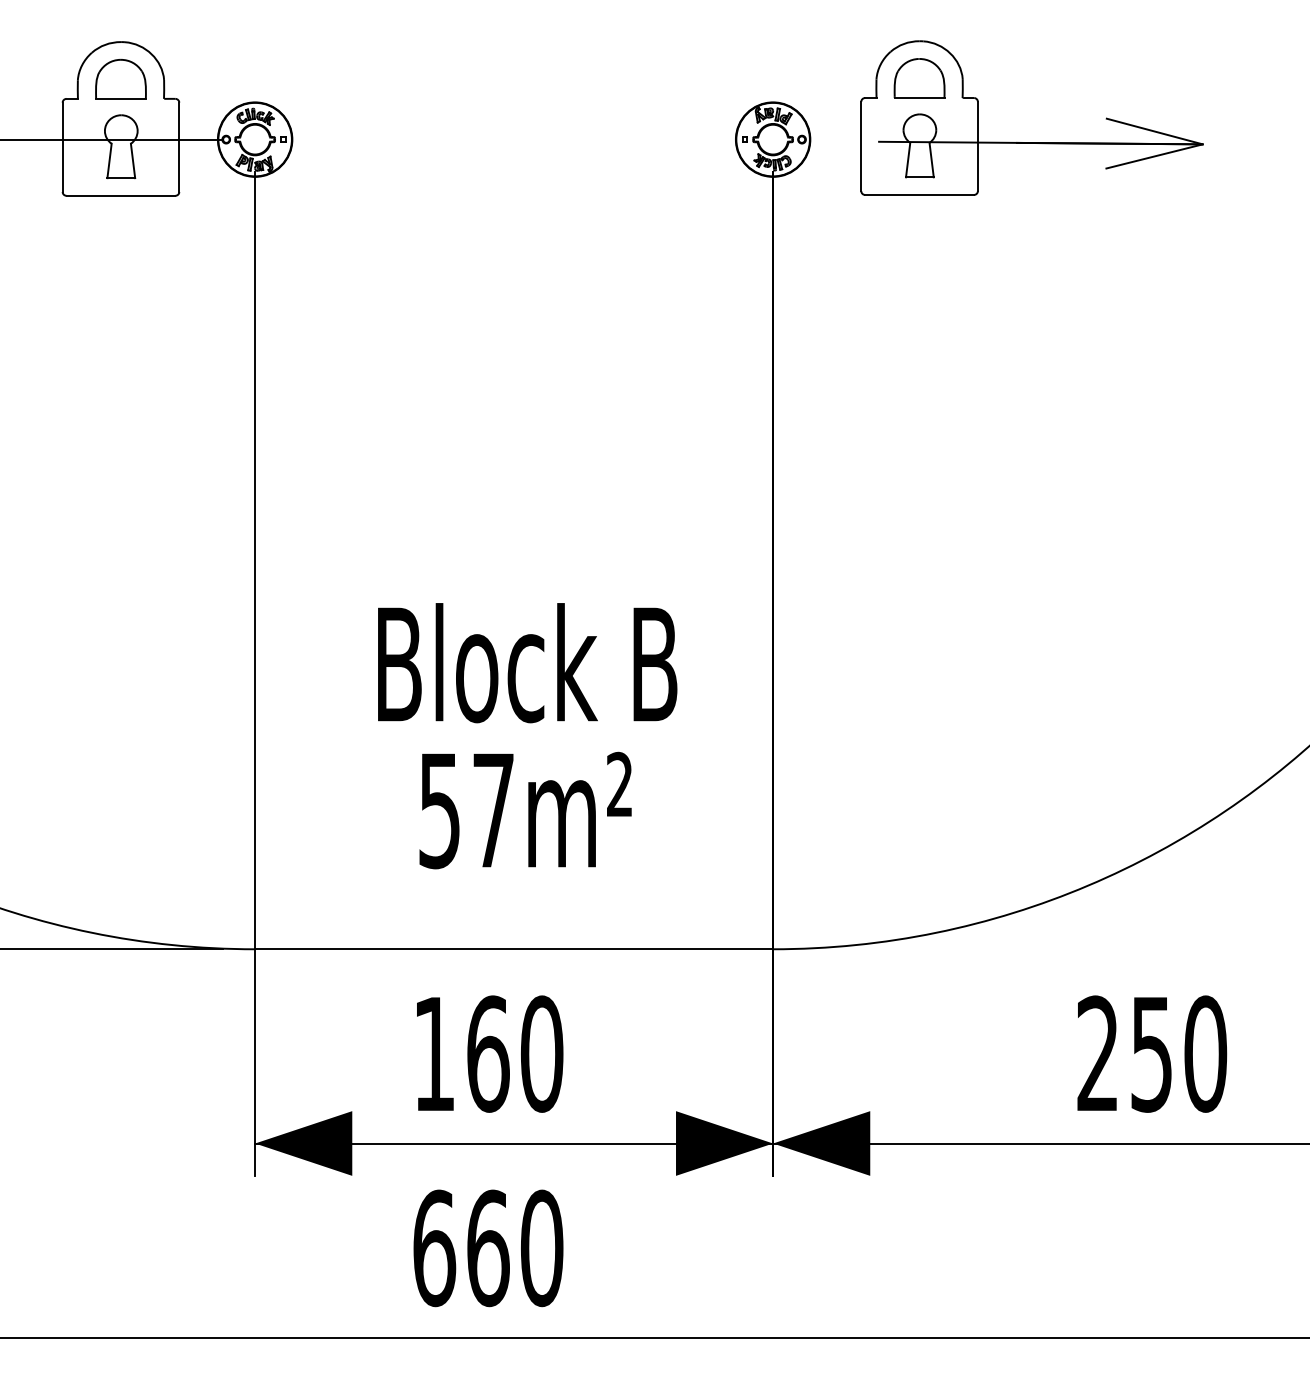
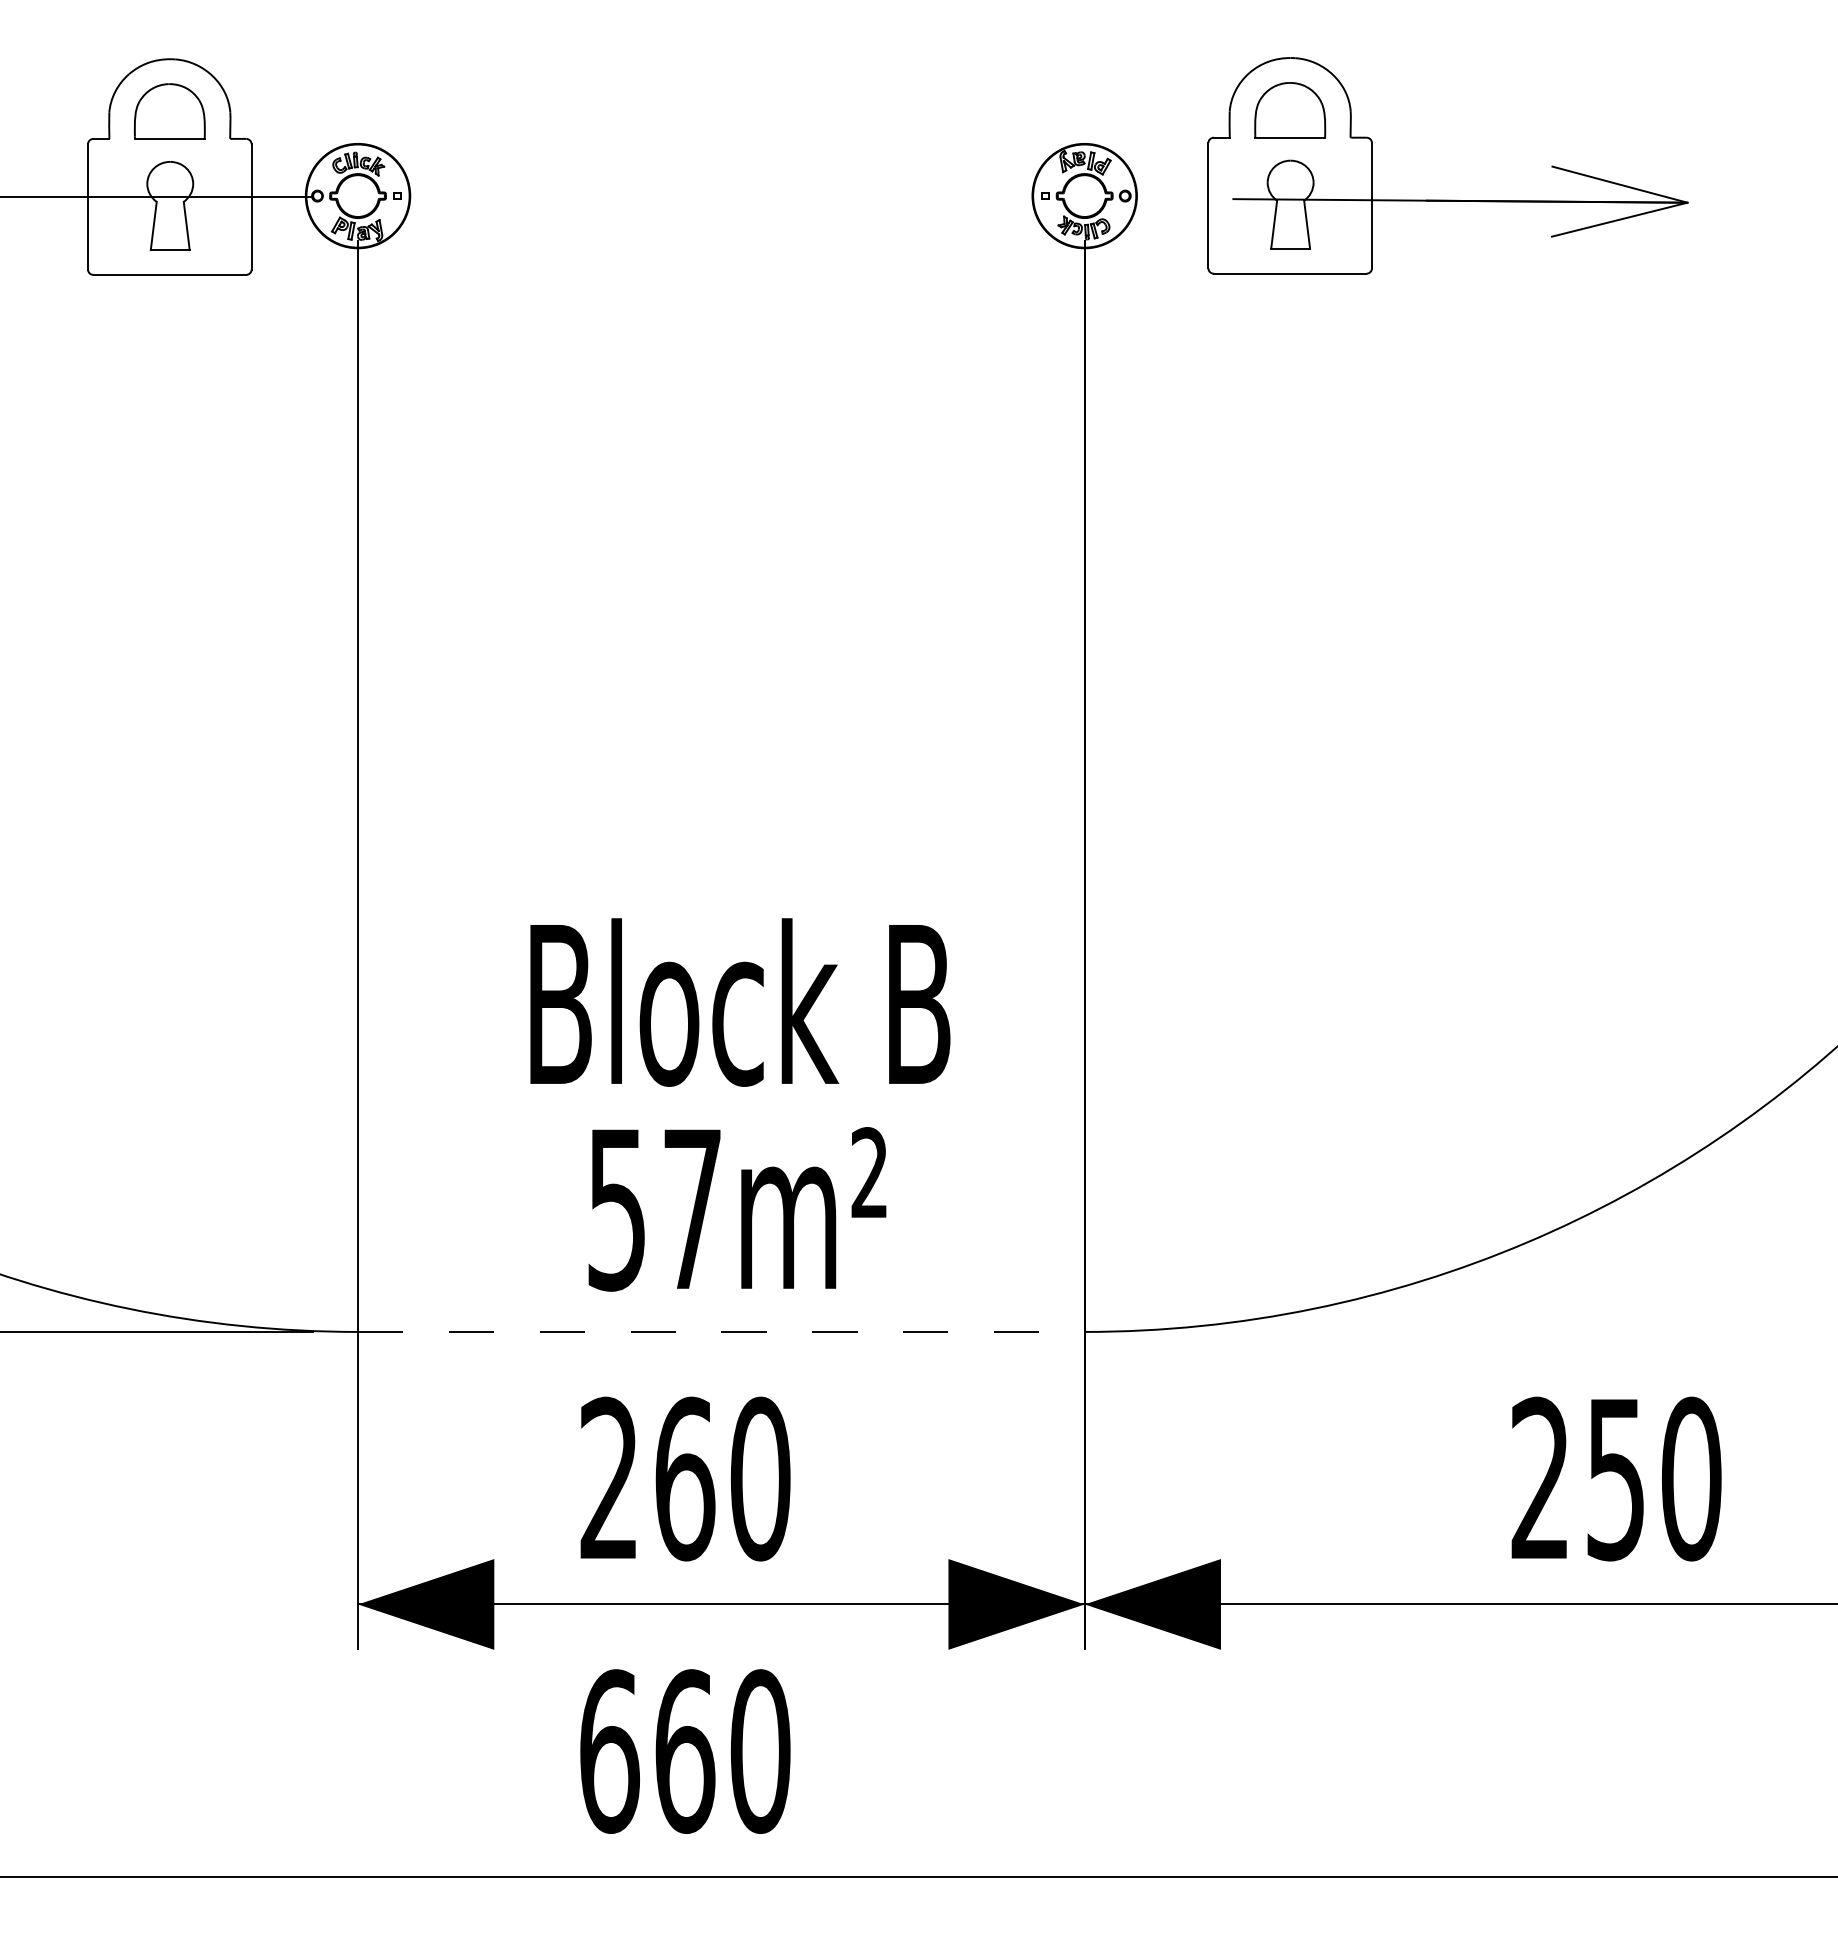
text: (527, 735) -> (740, 1104), moved
line: (514, 948) -> (721, 1331), solid -> dashed
text: (433, 1053) -> (608, 1477), 160 -> 260

